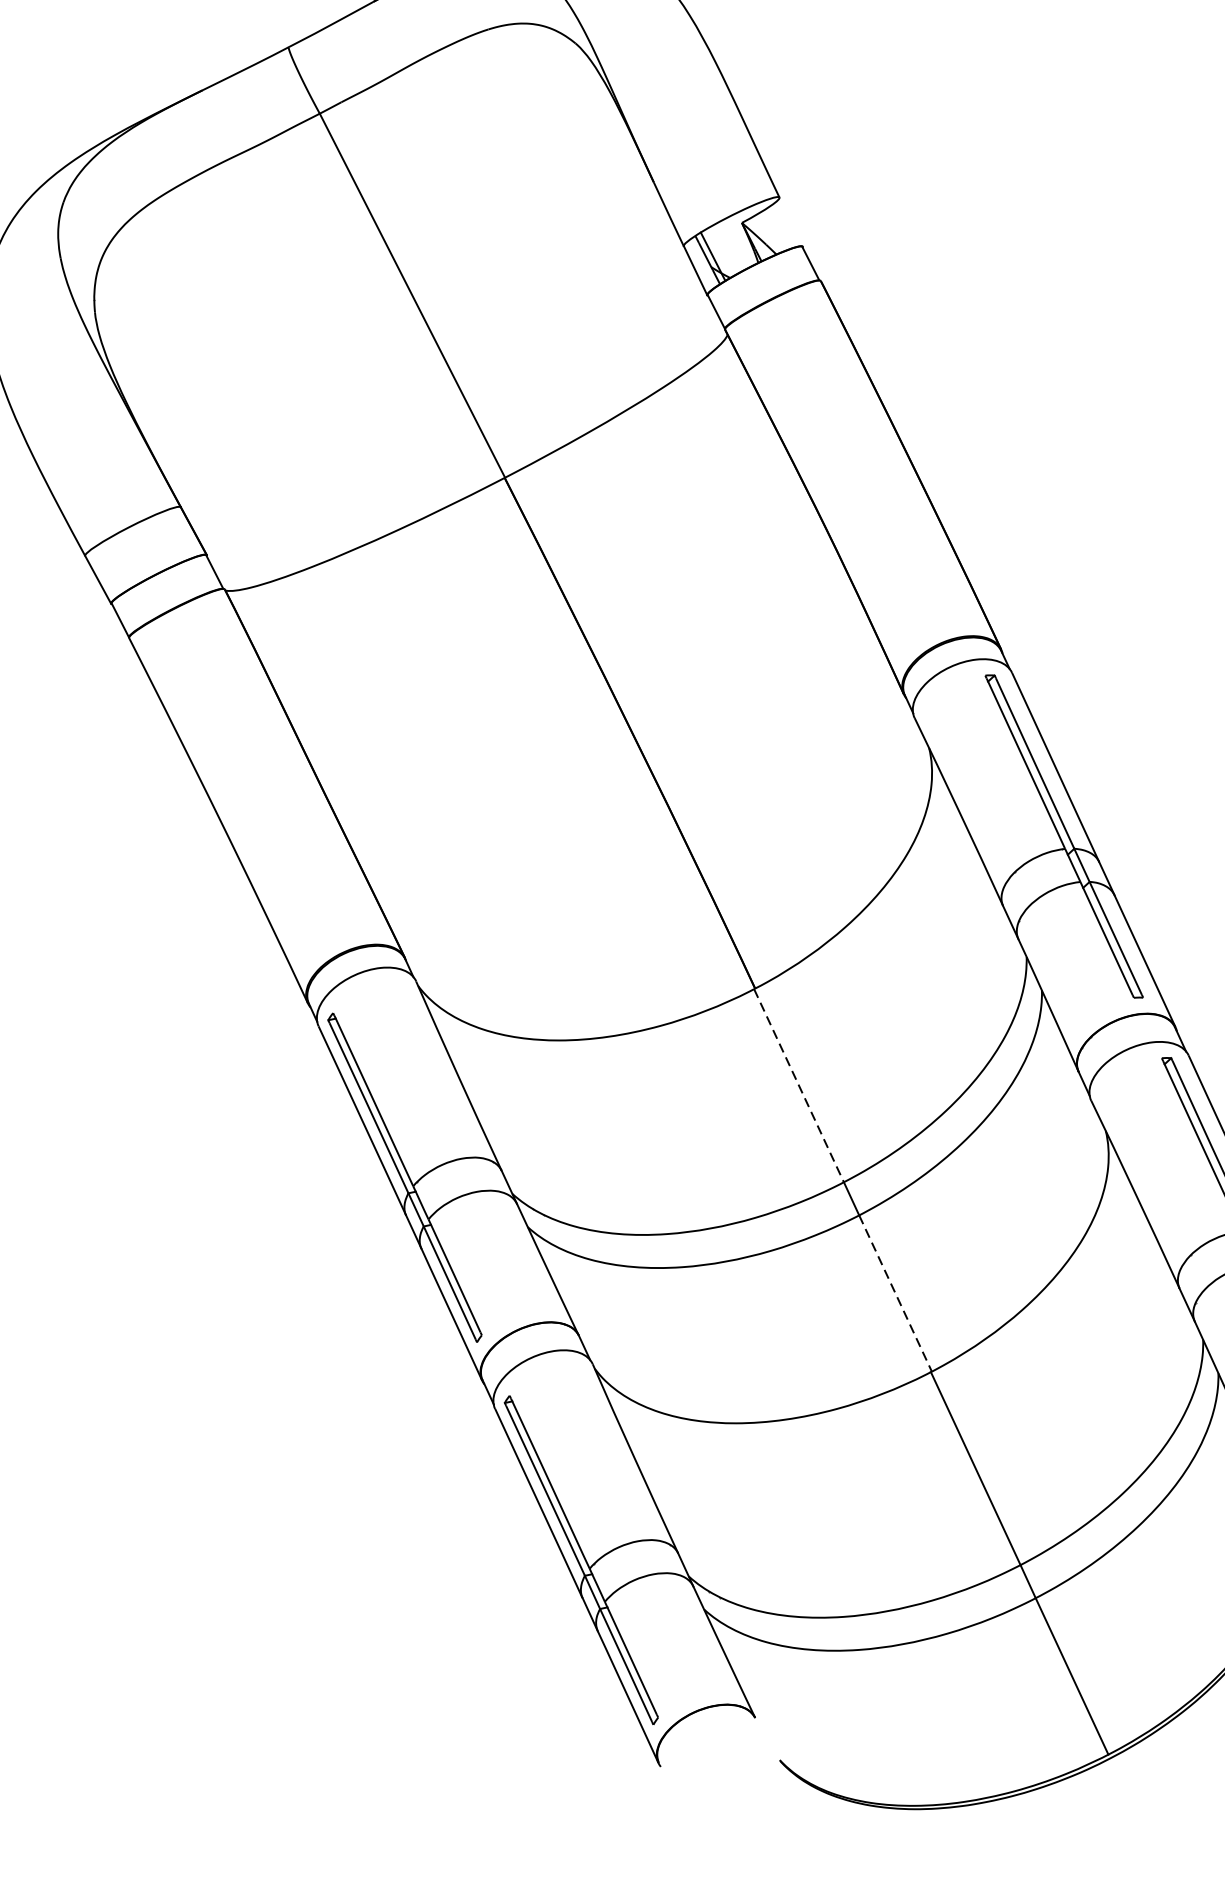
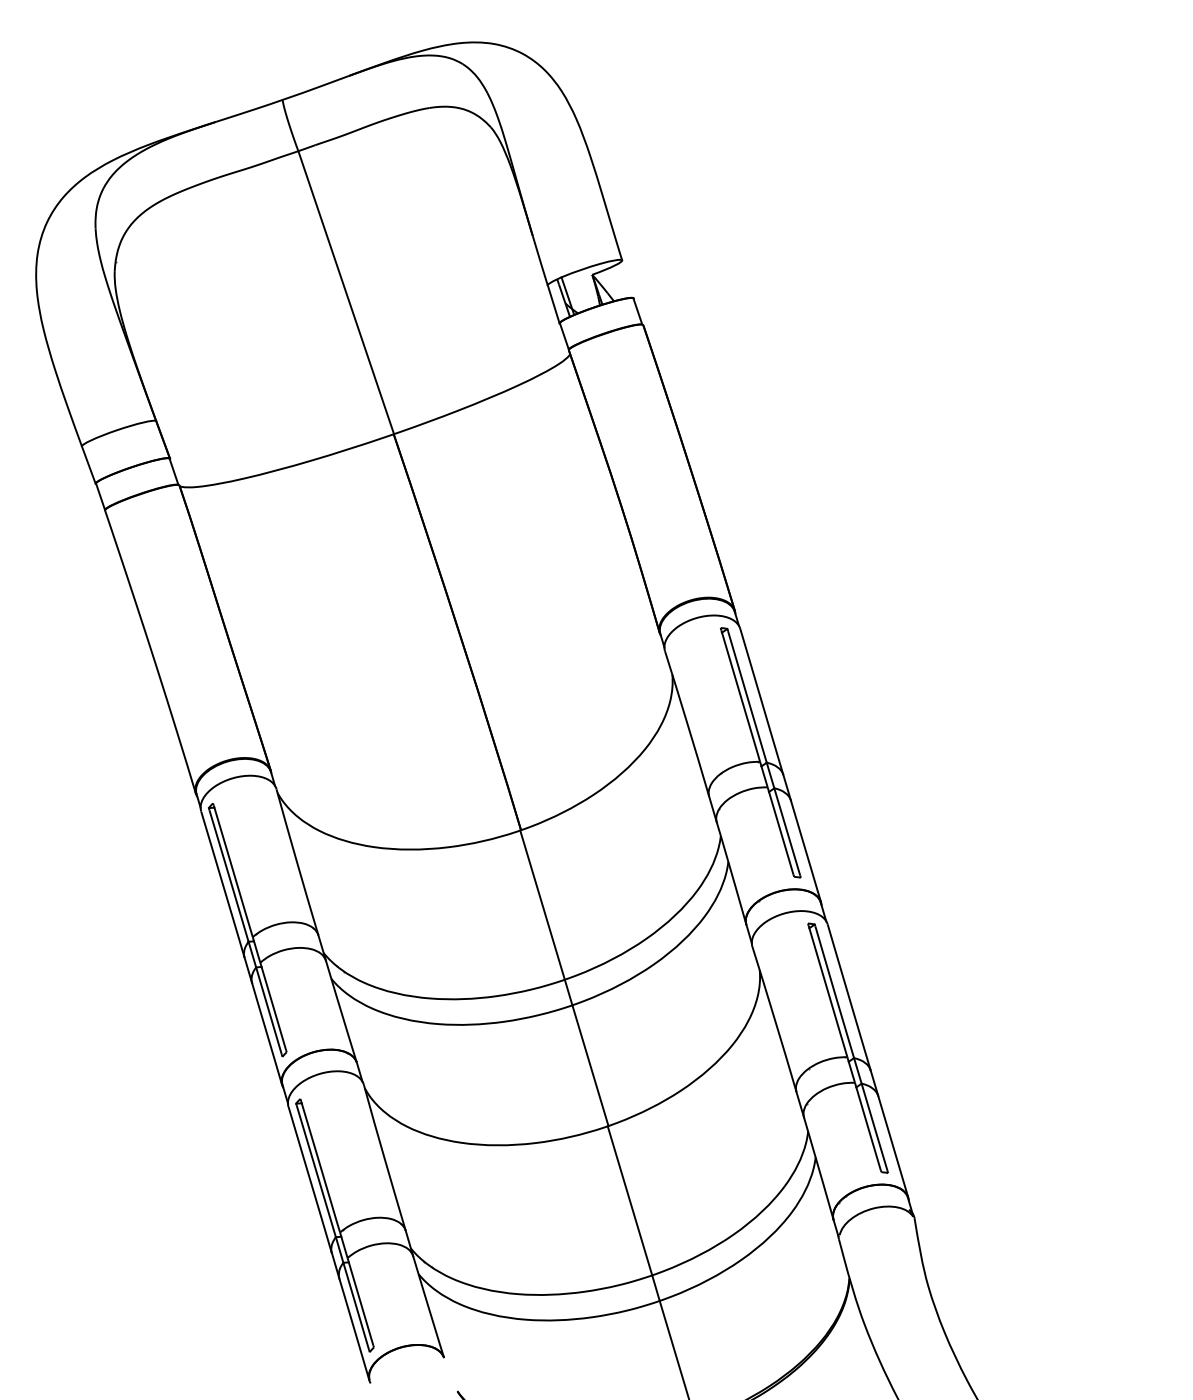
line: (799, 1086) -> (542, 905), dashed -> solid
line: (895, 1293) -> (590, 1065), dashed -> solid

